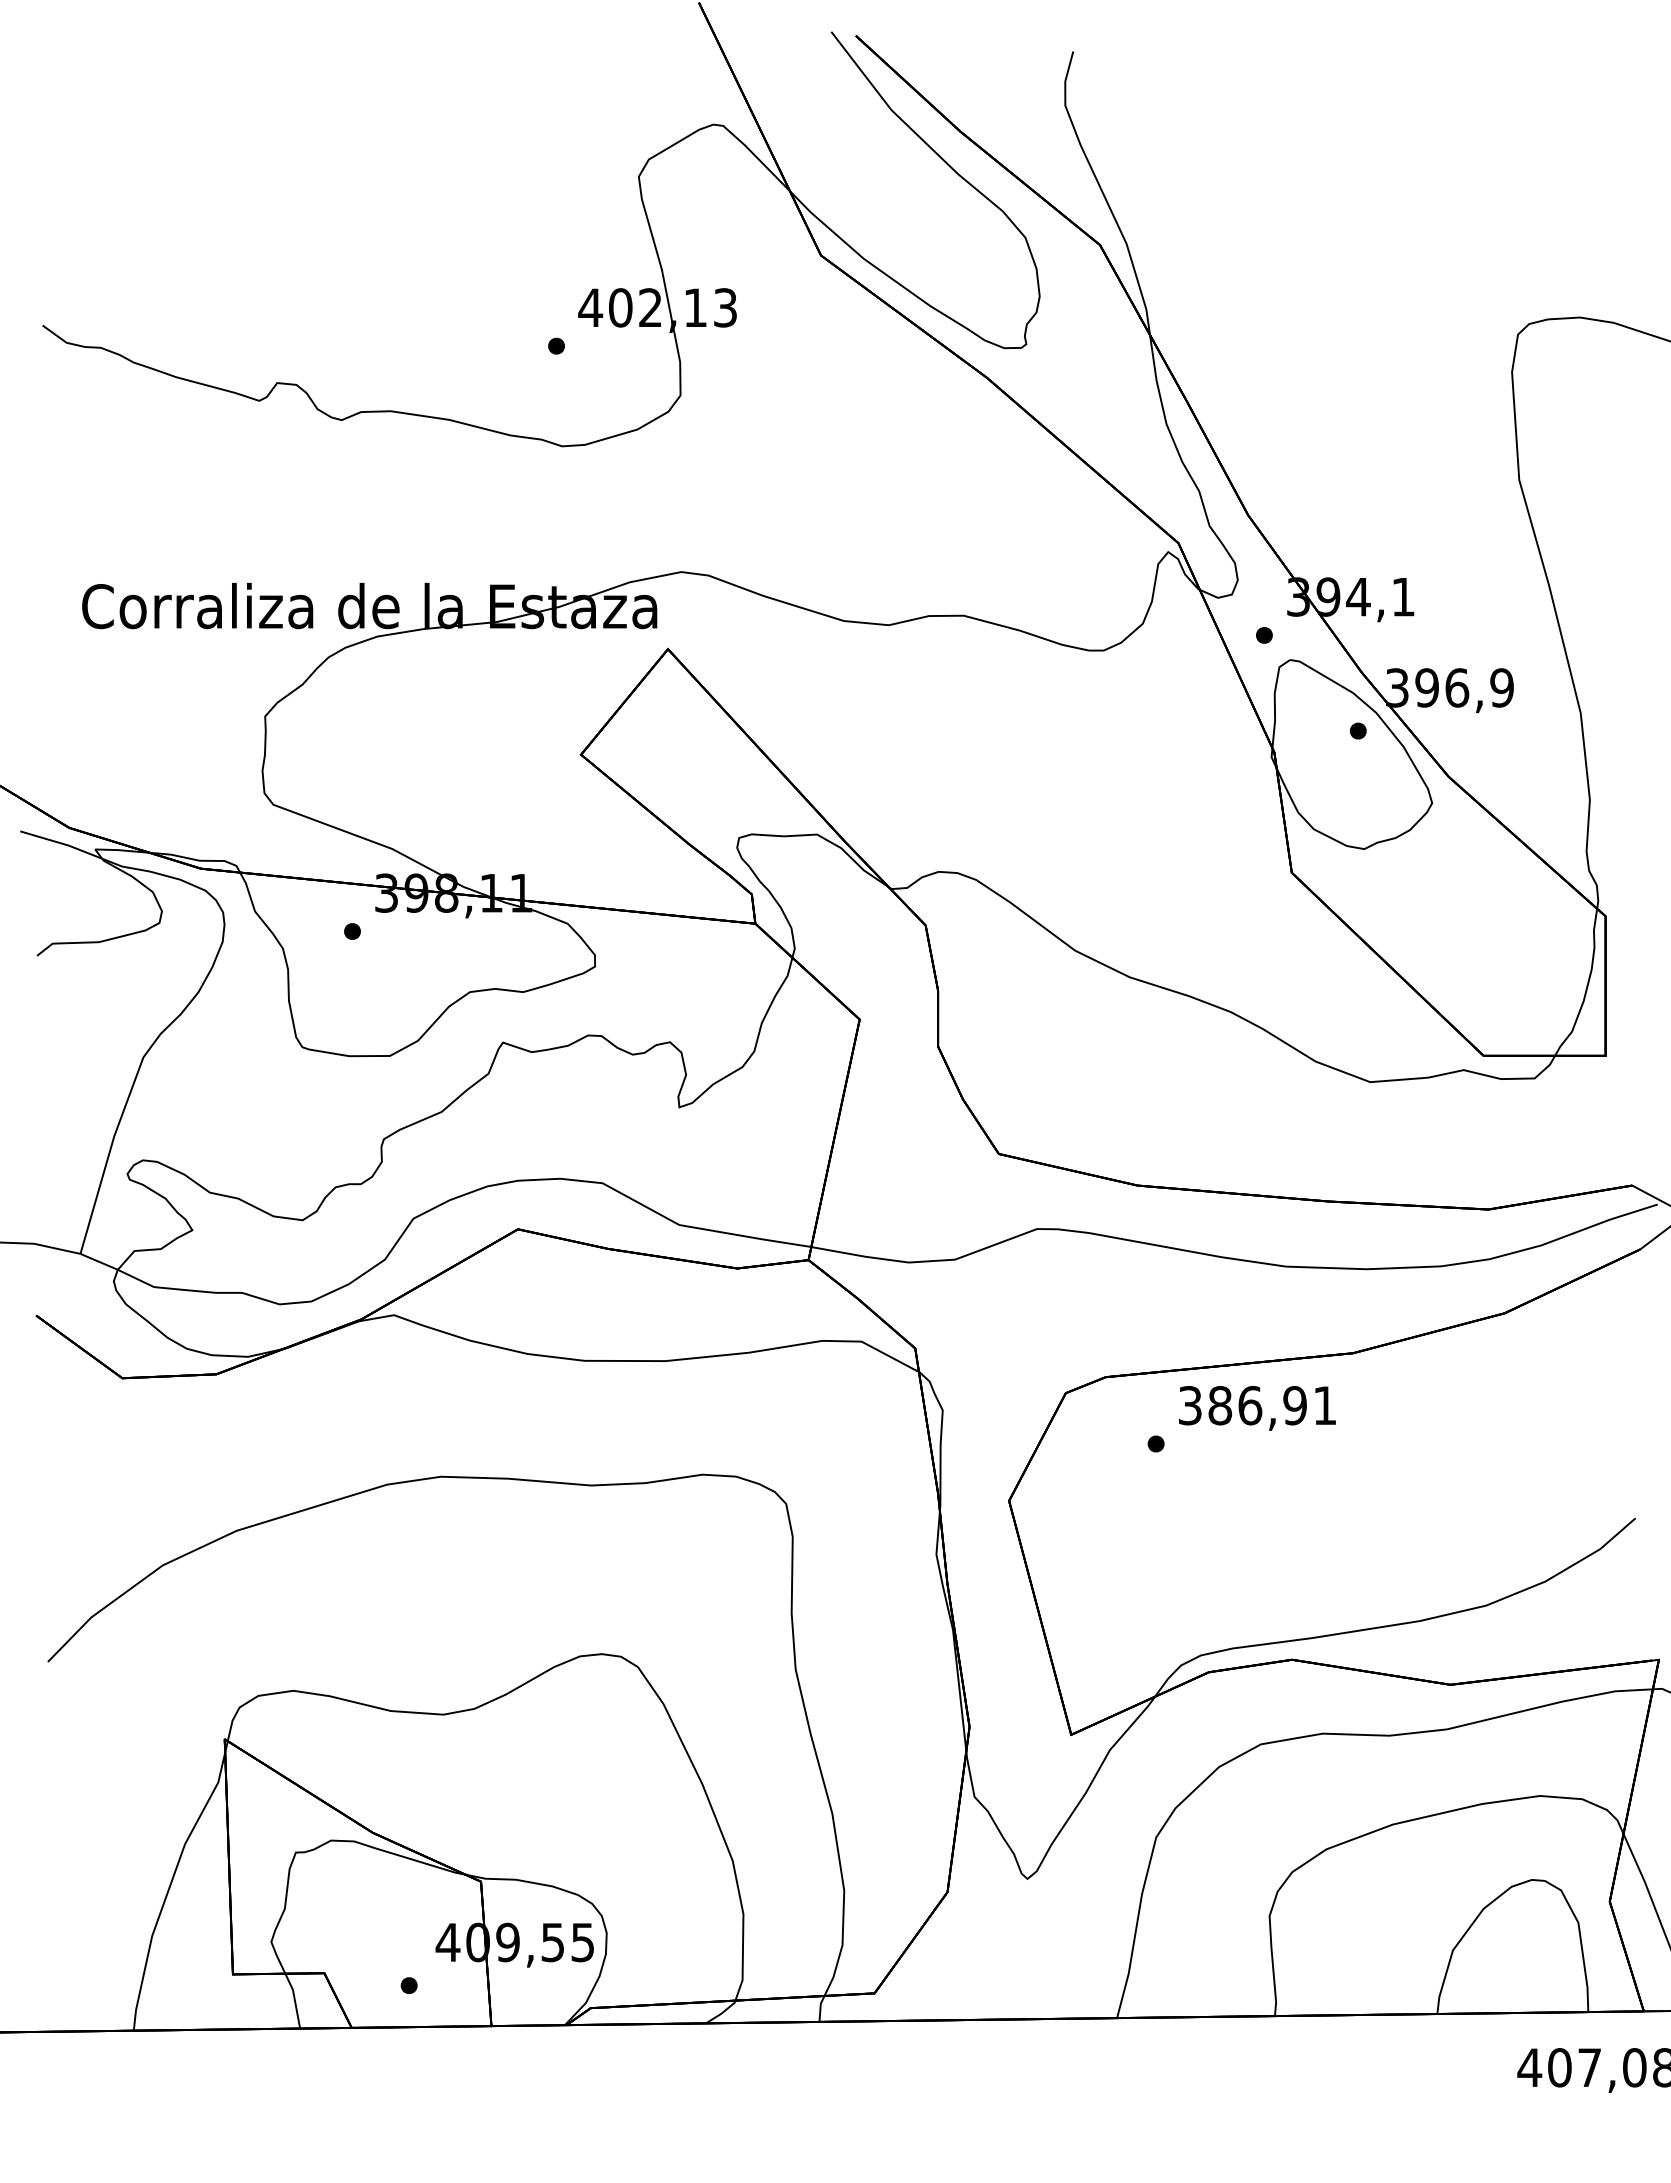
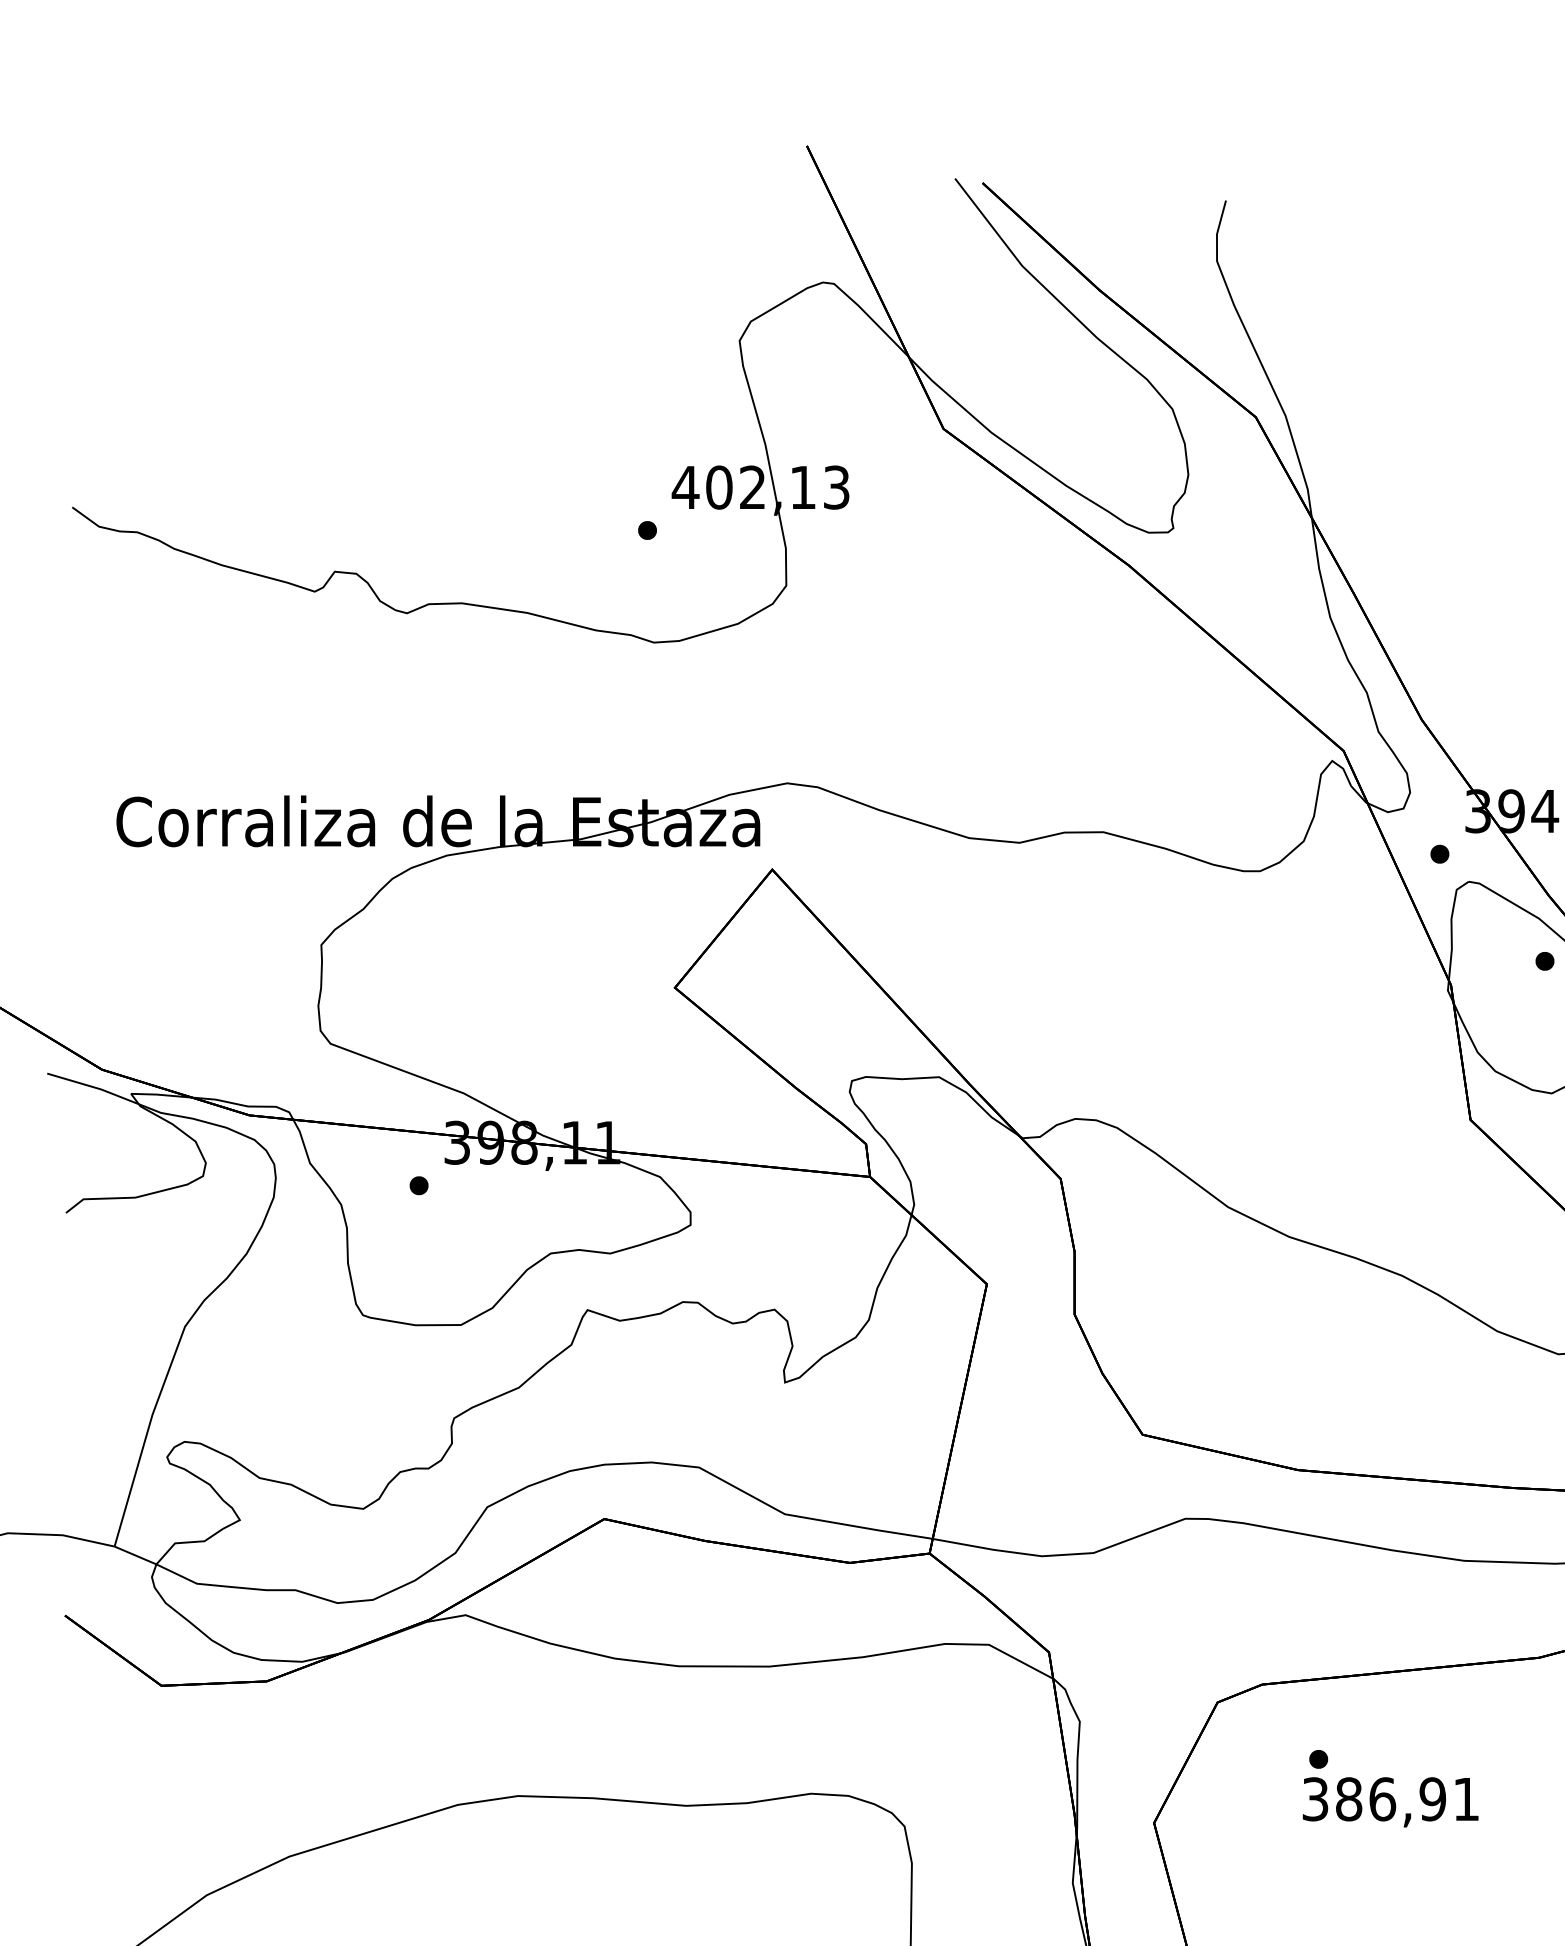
text: (1257, 1408) -> (1390, 1802), moved

